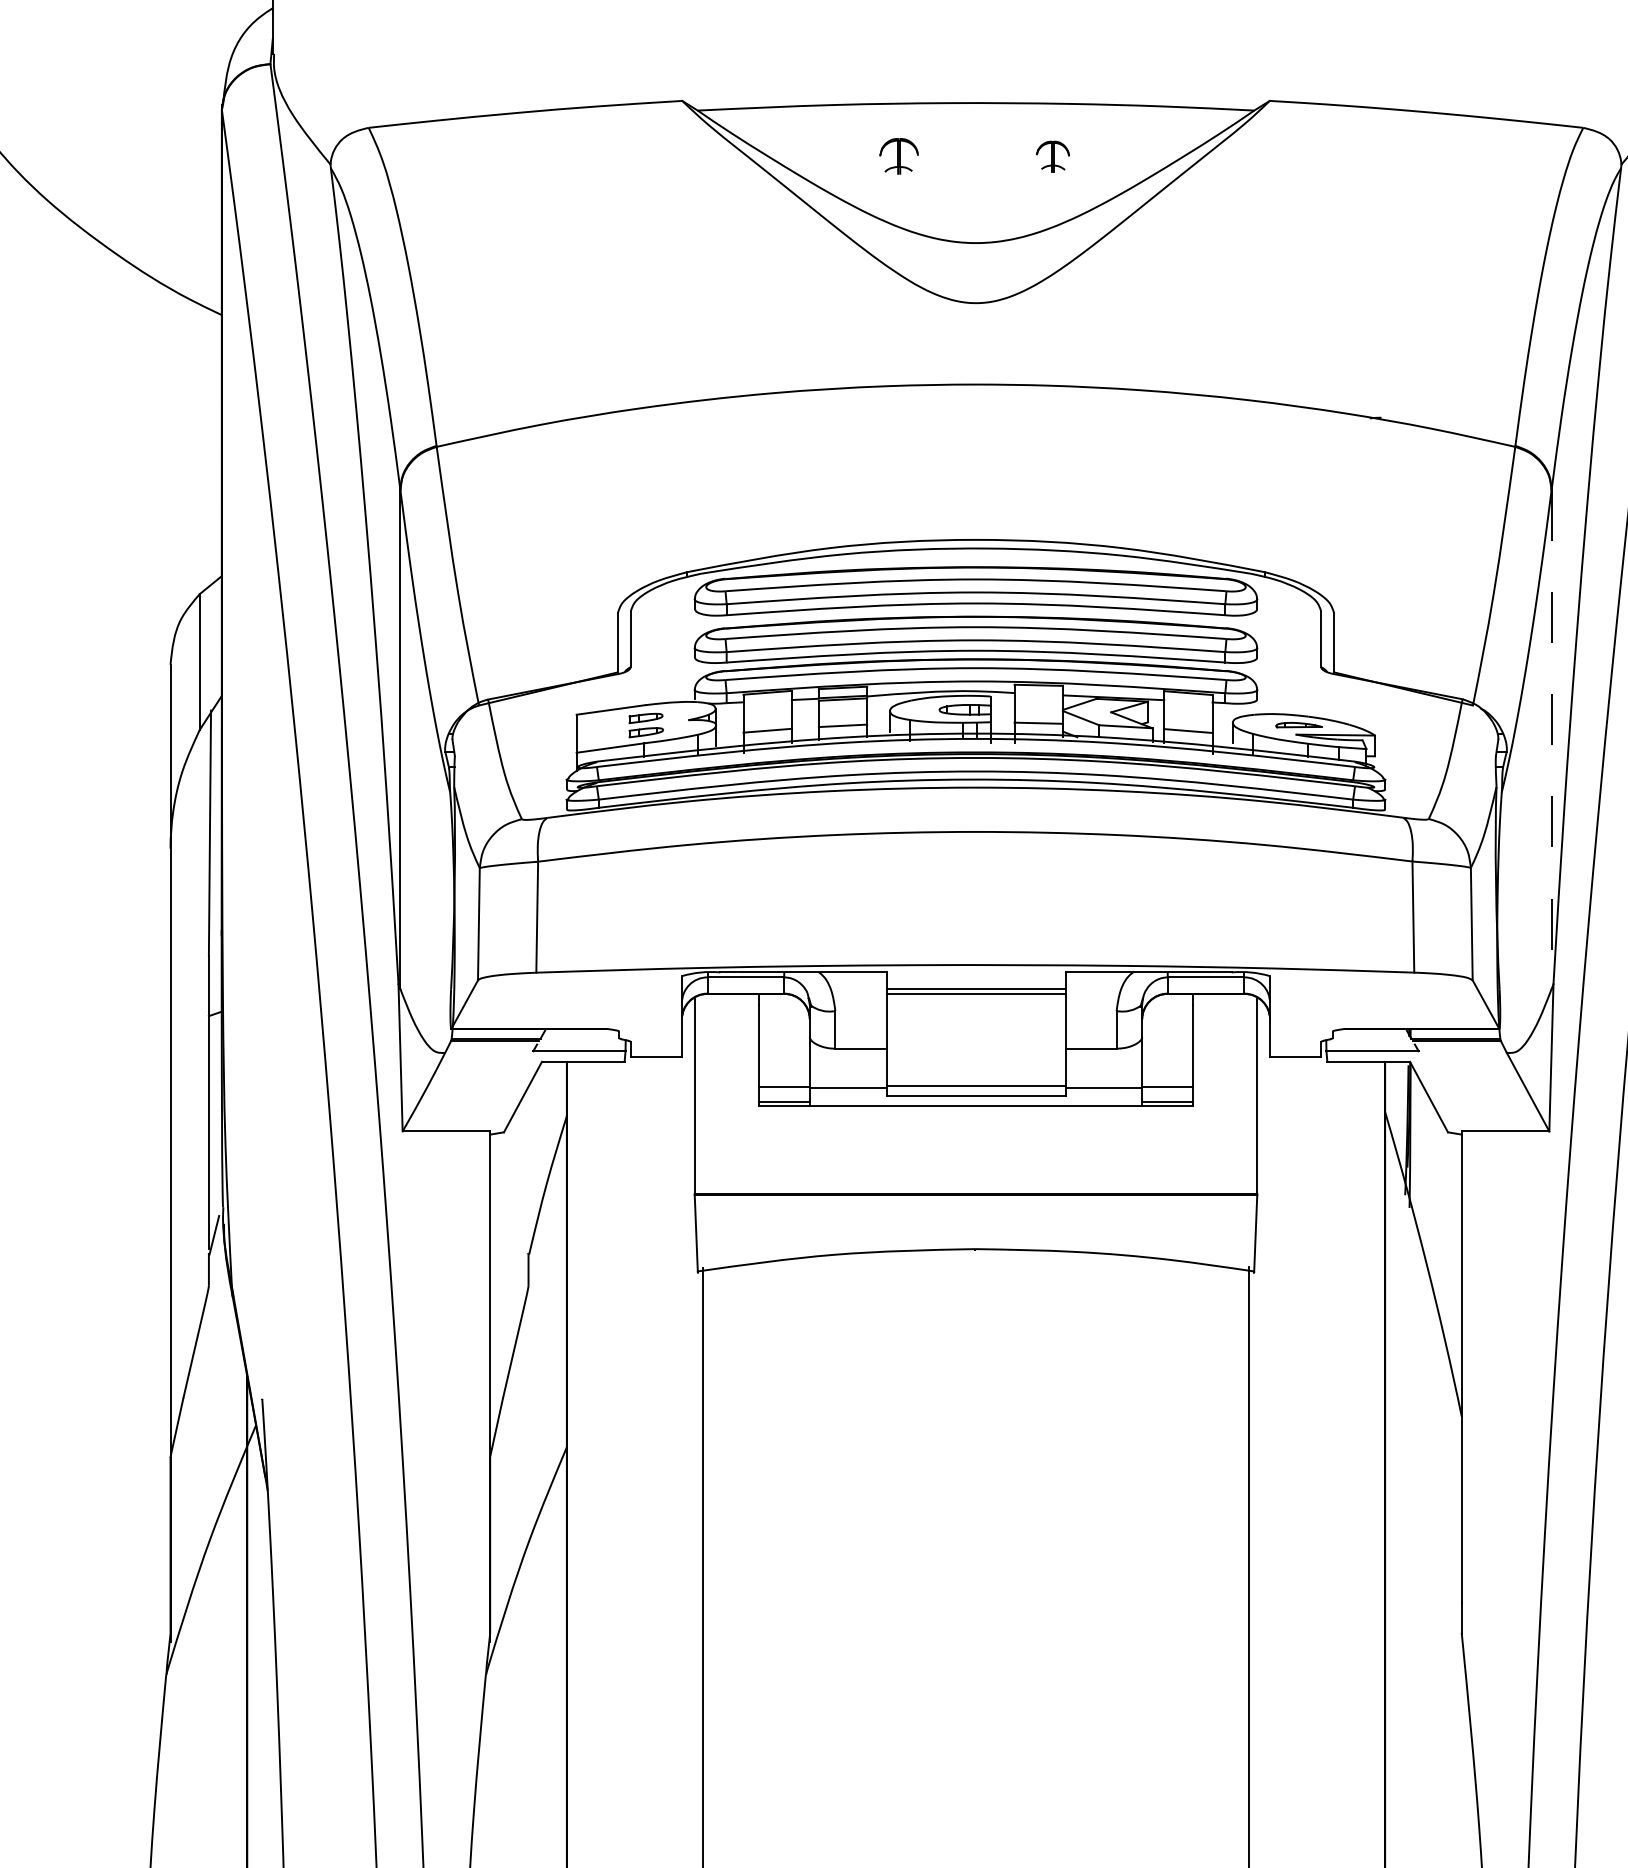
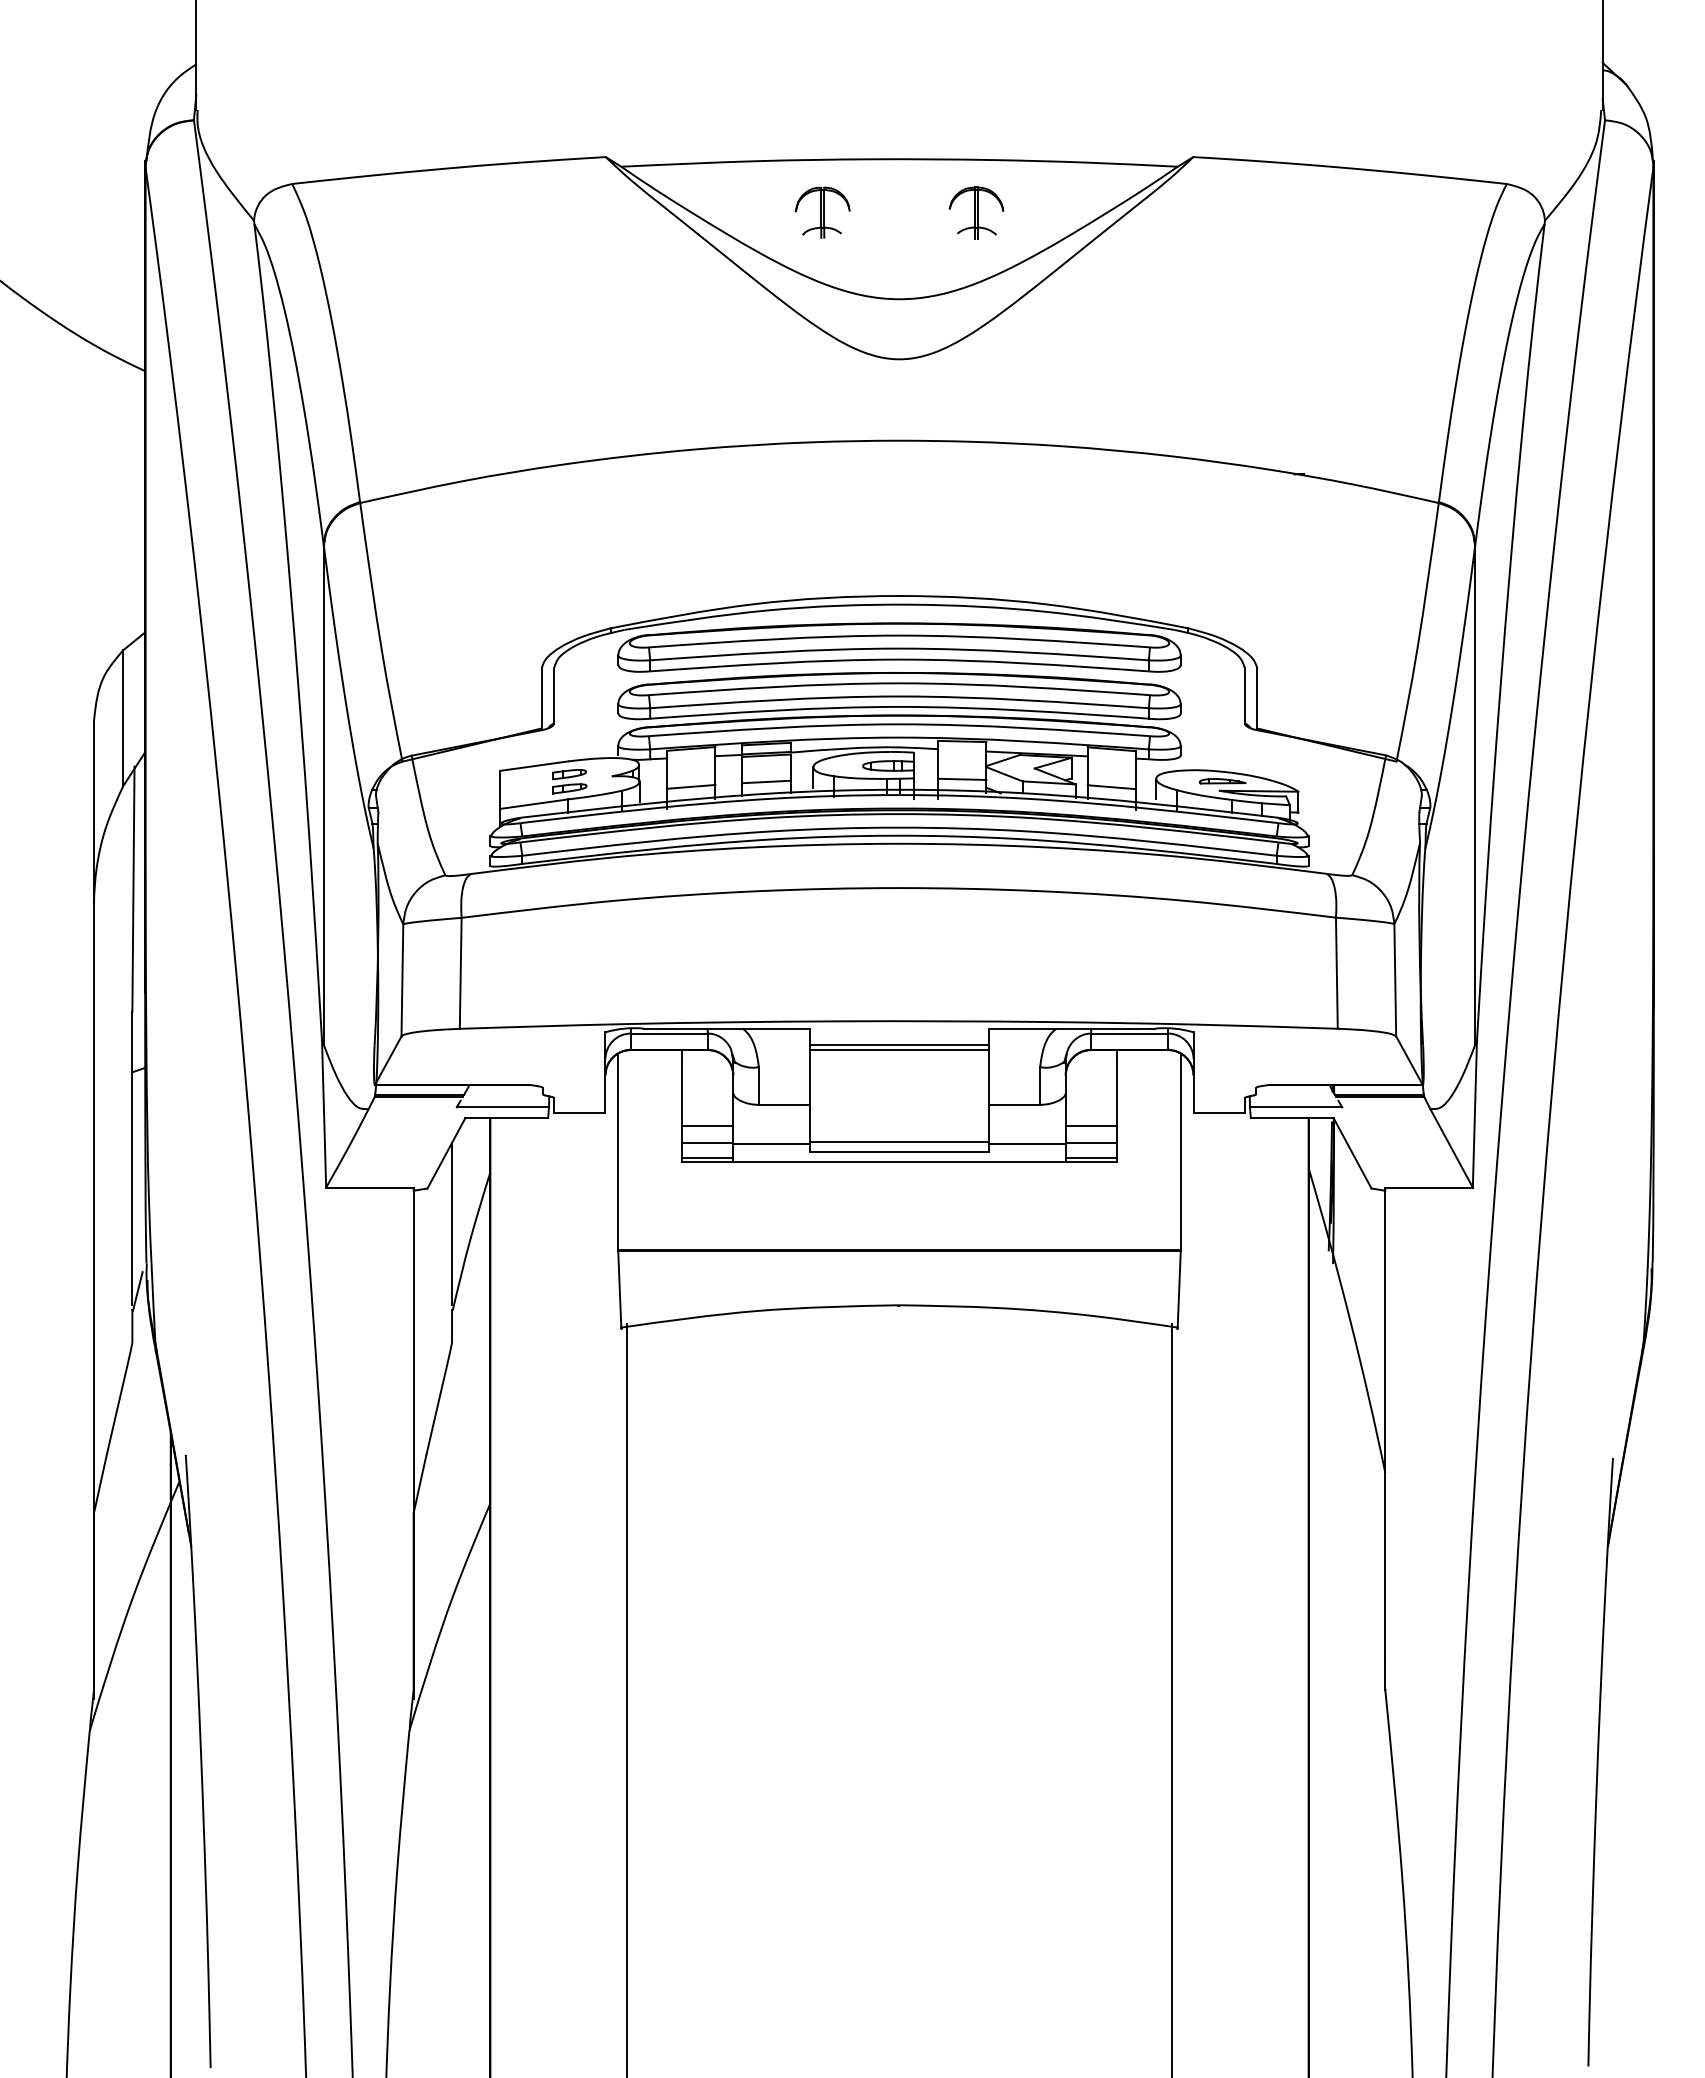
part: (899, 156) -> (822, 212), size x1.43
part: (1053, 156) -> (976, 212), size x1.67
line: (1552, 739) -> (1475, 795), dashed -> solid
line: (784, 1070) -> (707, 1126), added
line: (1167, 1070) -> (1090, 1126), added
line: (529, 1167) -> (452, 1223), added

